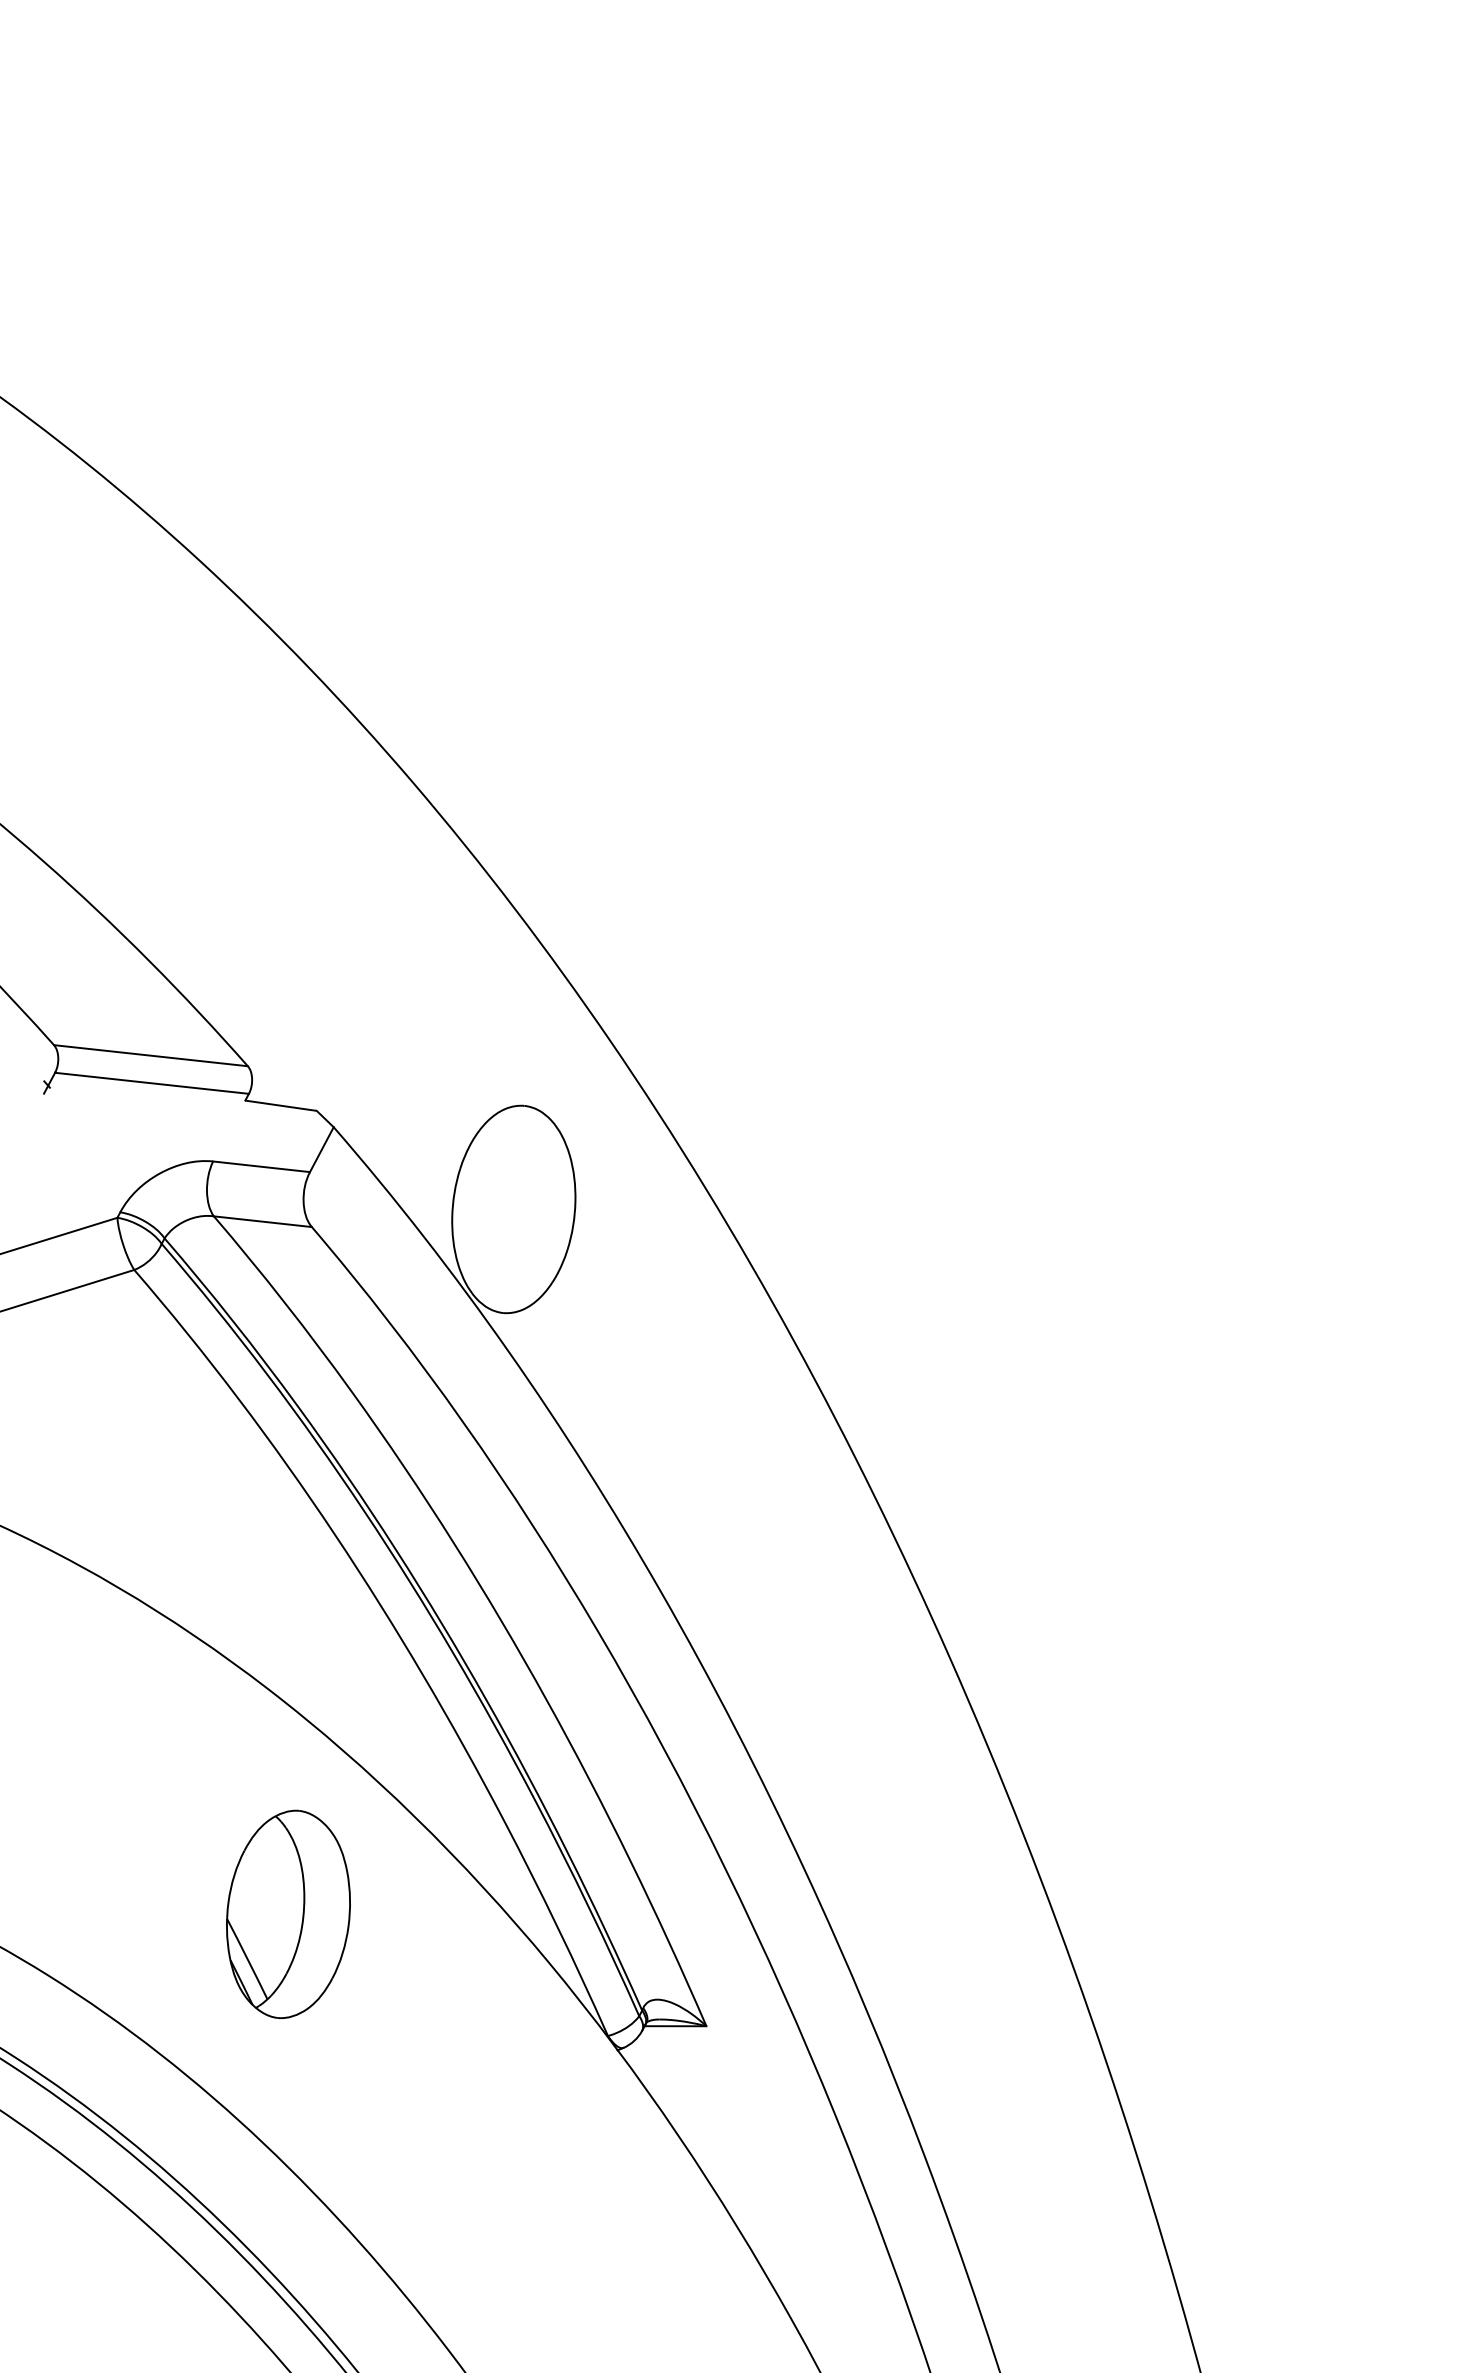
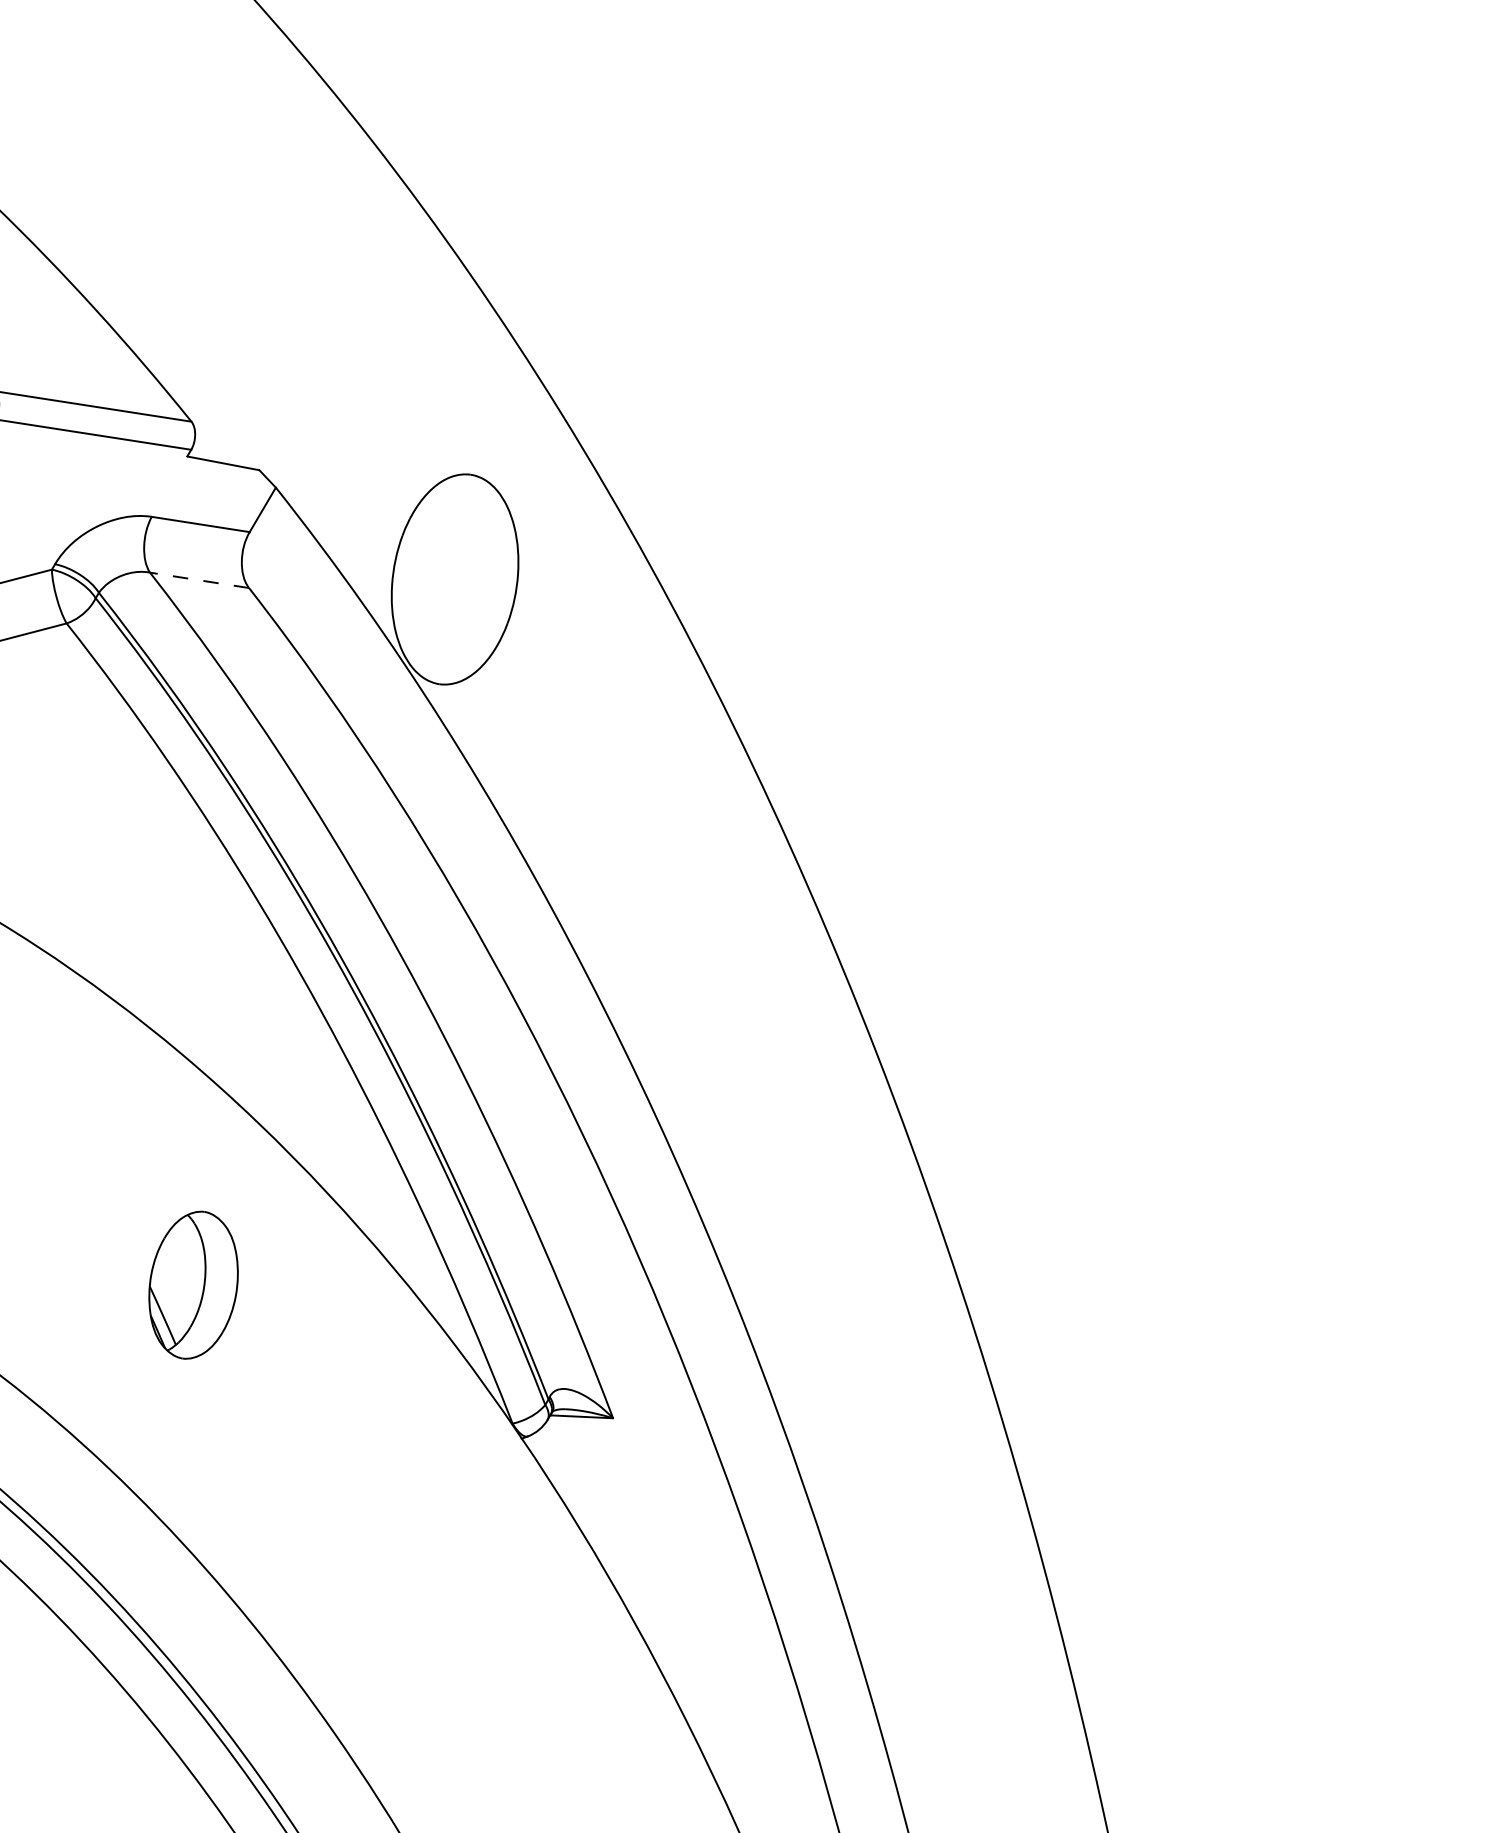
line: (262, 1221) -> (199, 580), solid -> dashed
part: (288, 1913) -> (193, 1284), size x0.7

